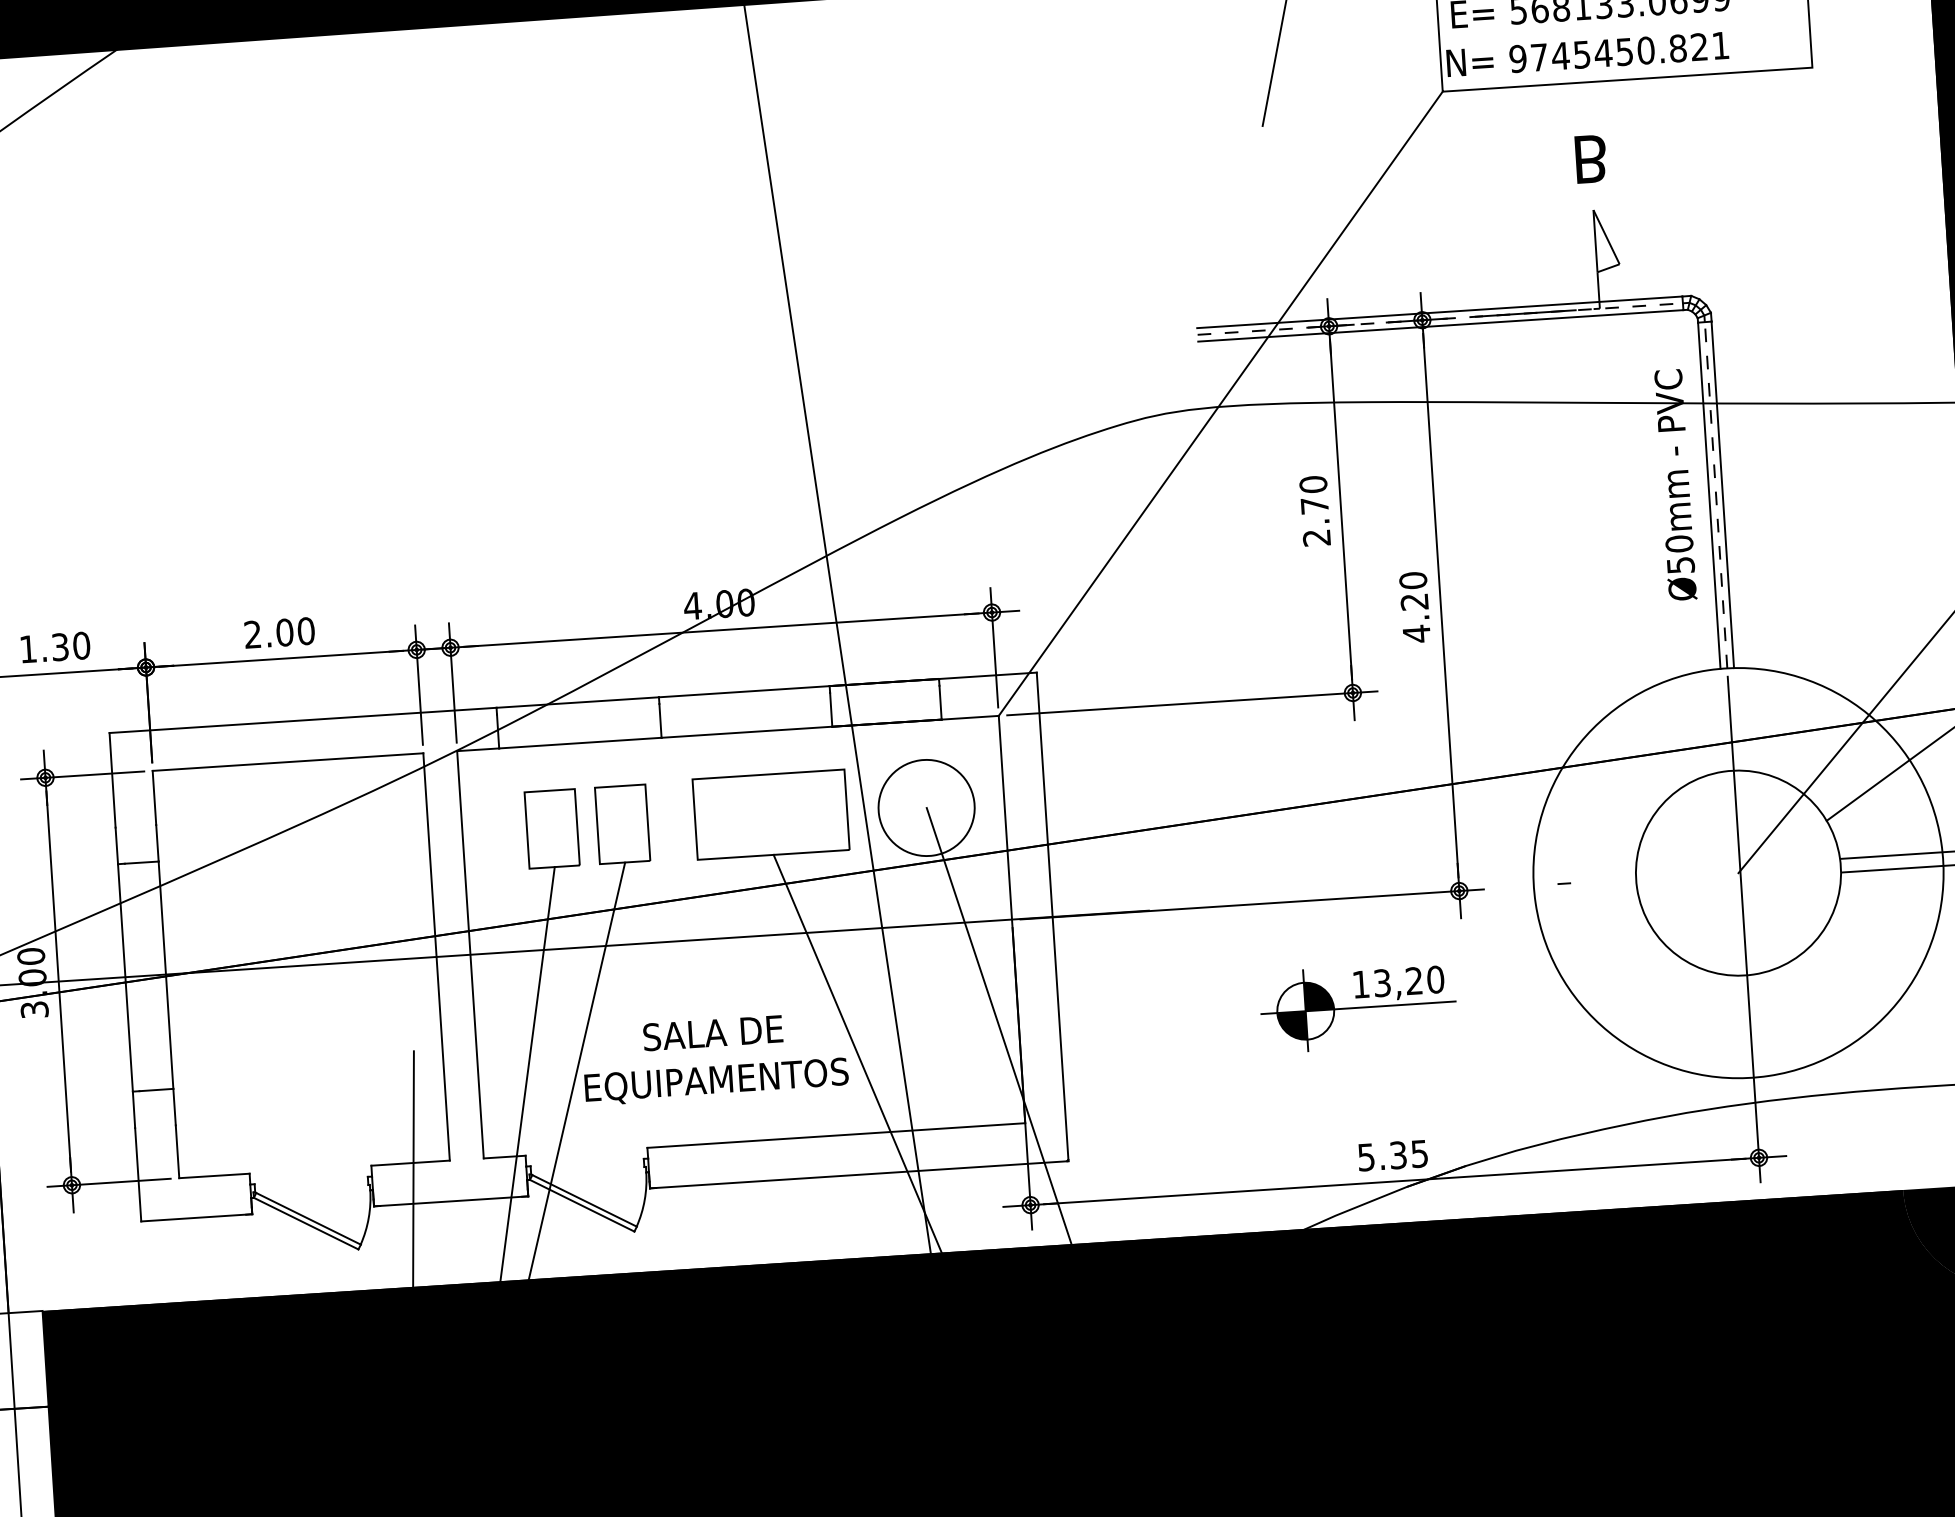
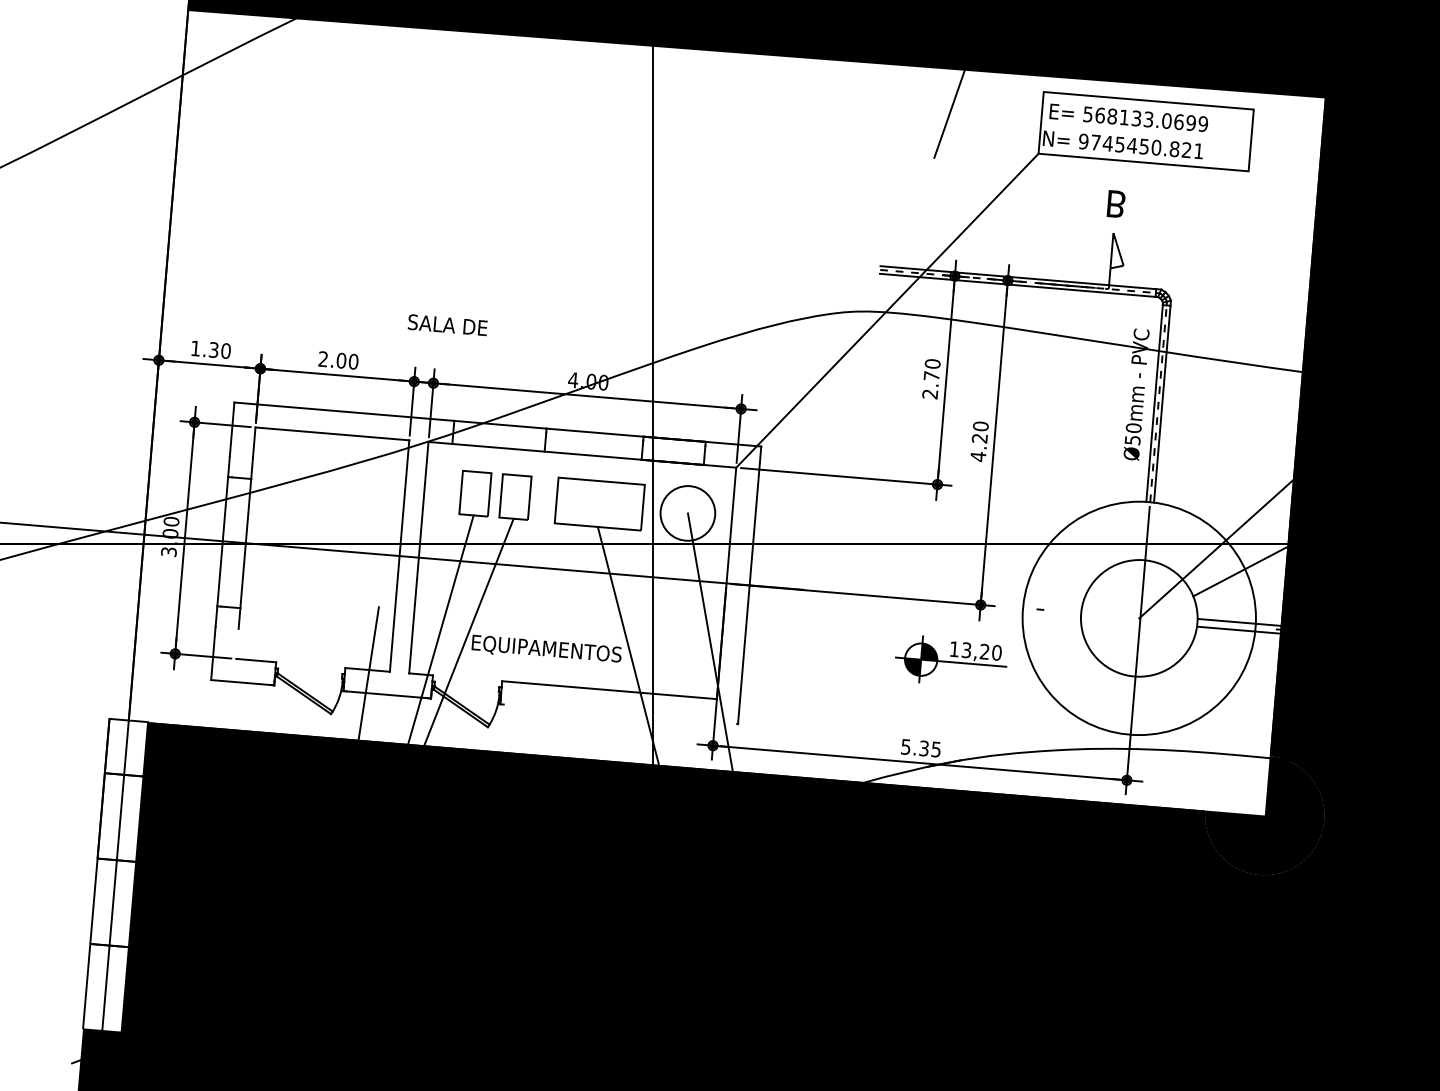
part: (1358, 1003) -> (951, 659), moved
text: (712, 1033) -> (447, 325), moved
line: (177, 1151) -> (237, 643), removed
line: (859, 1175) -> (619, 714), removed

